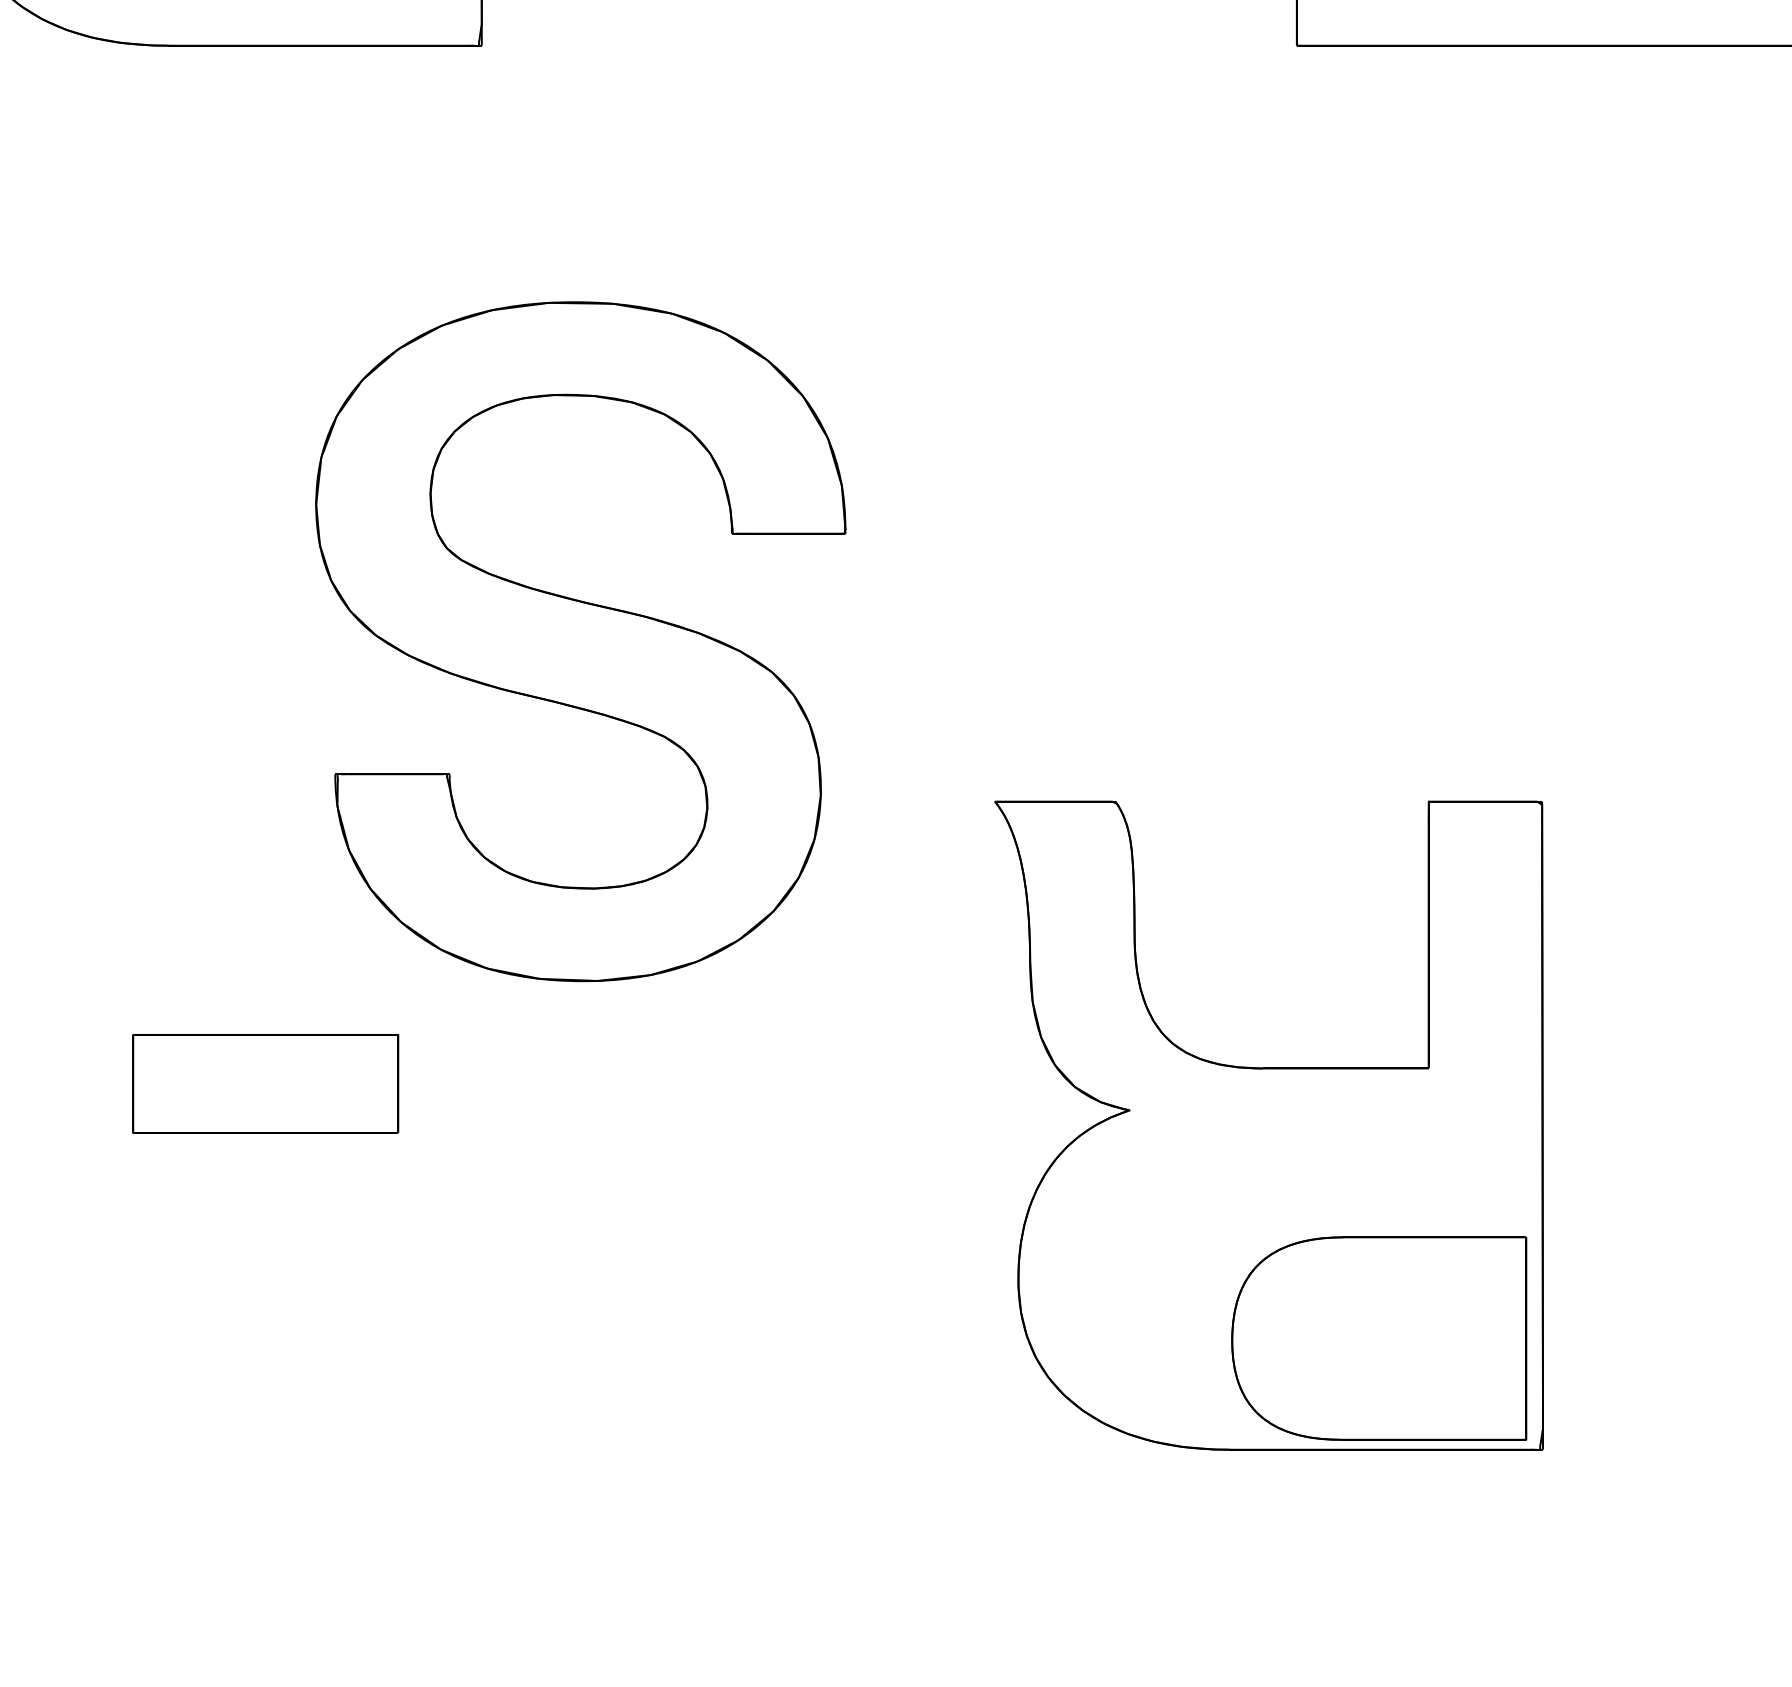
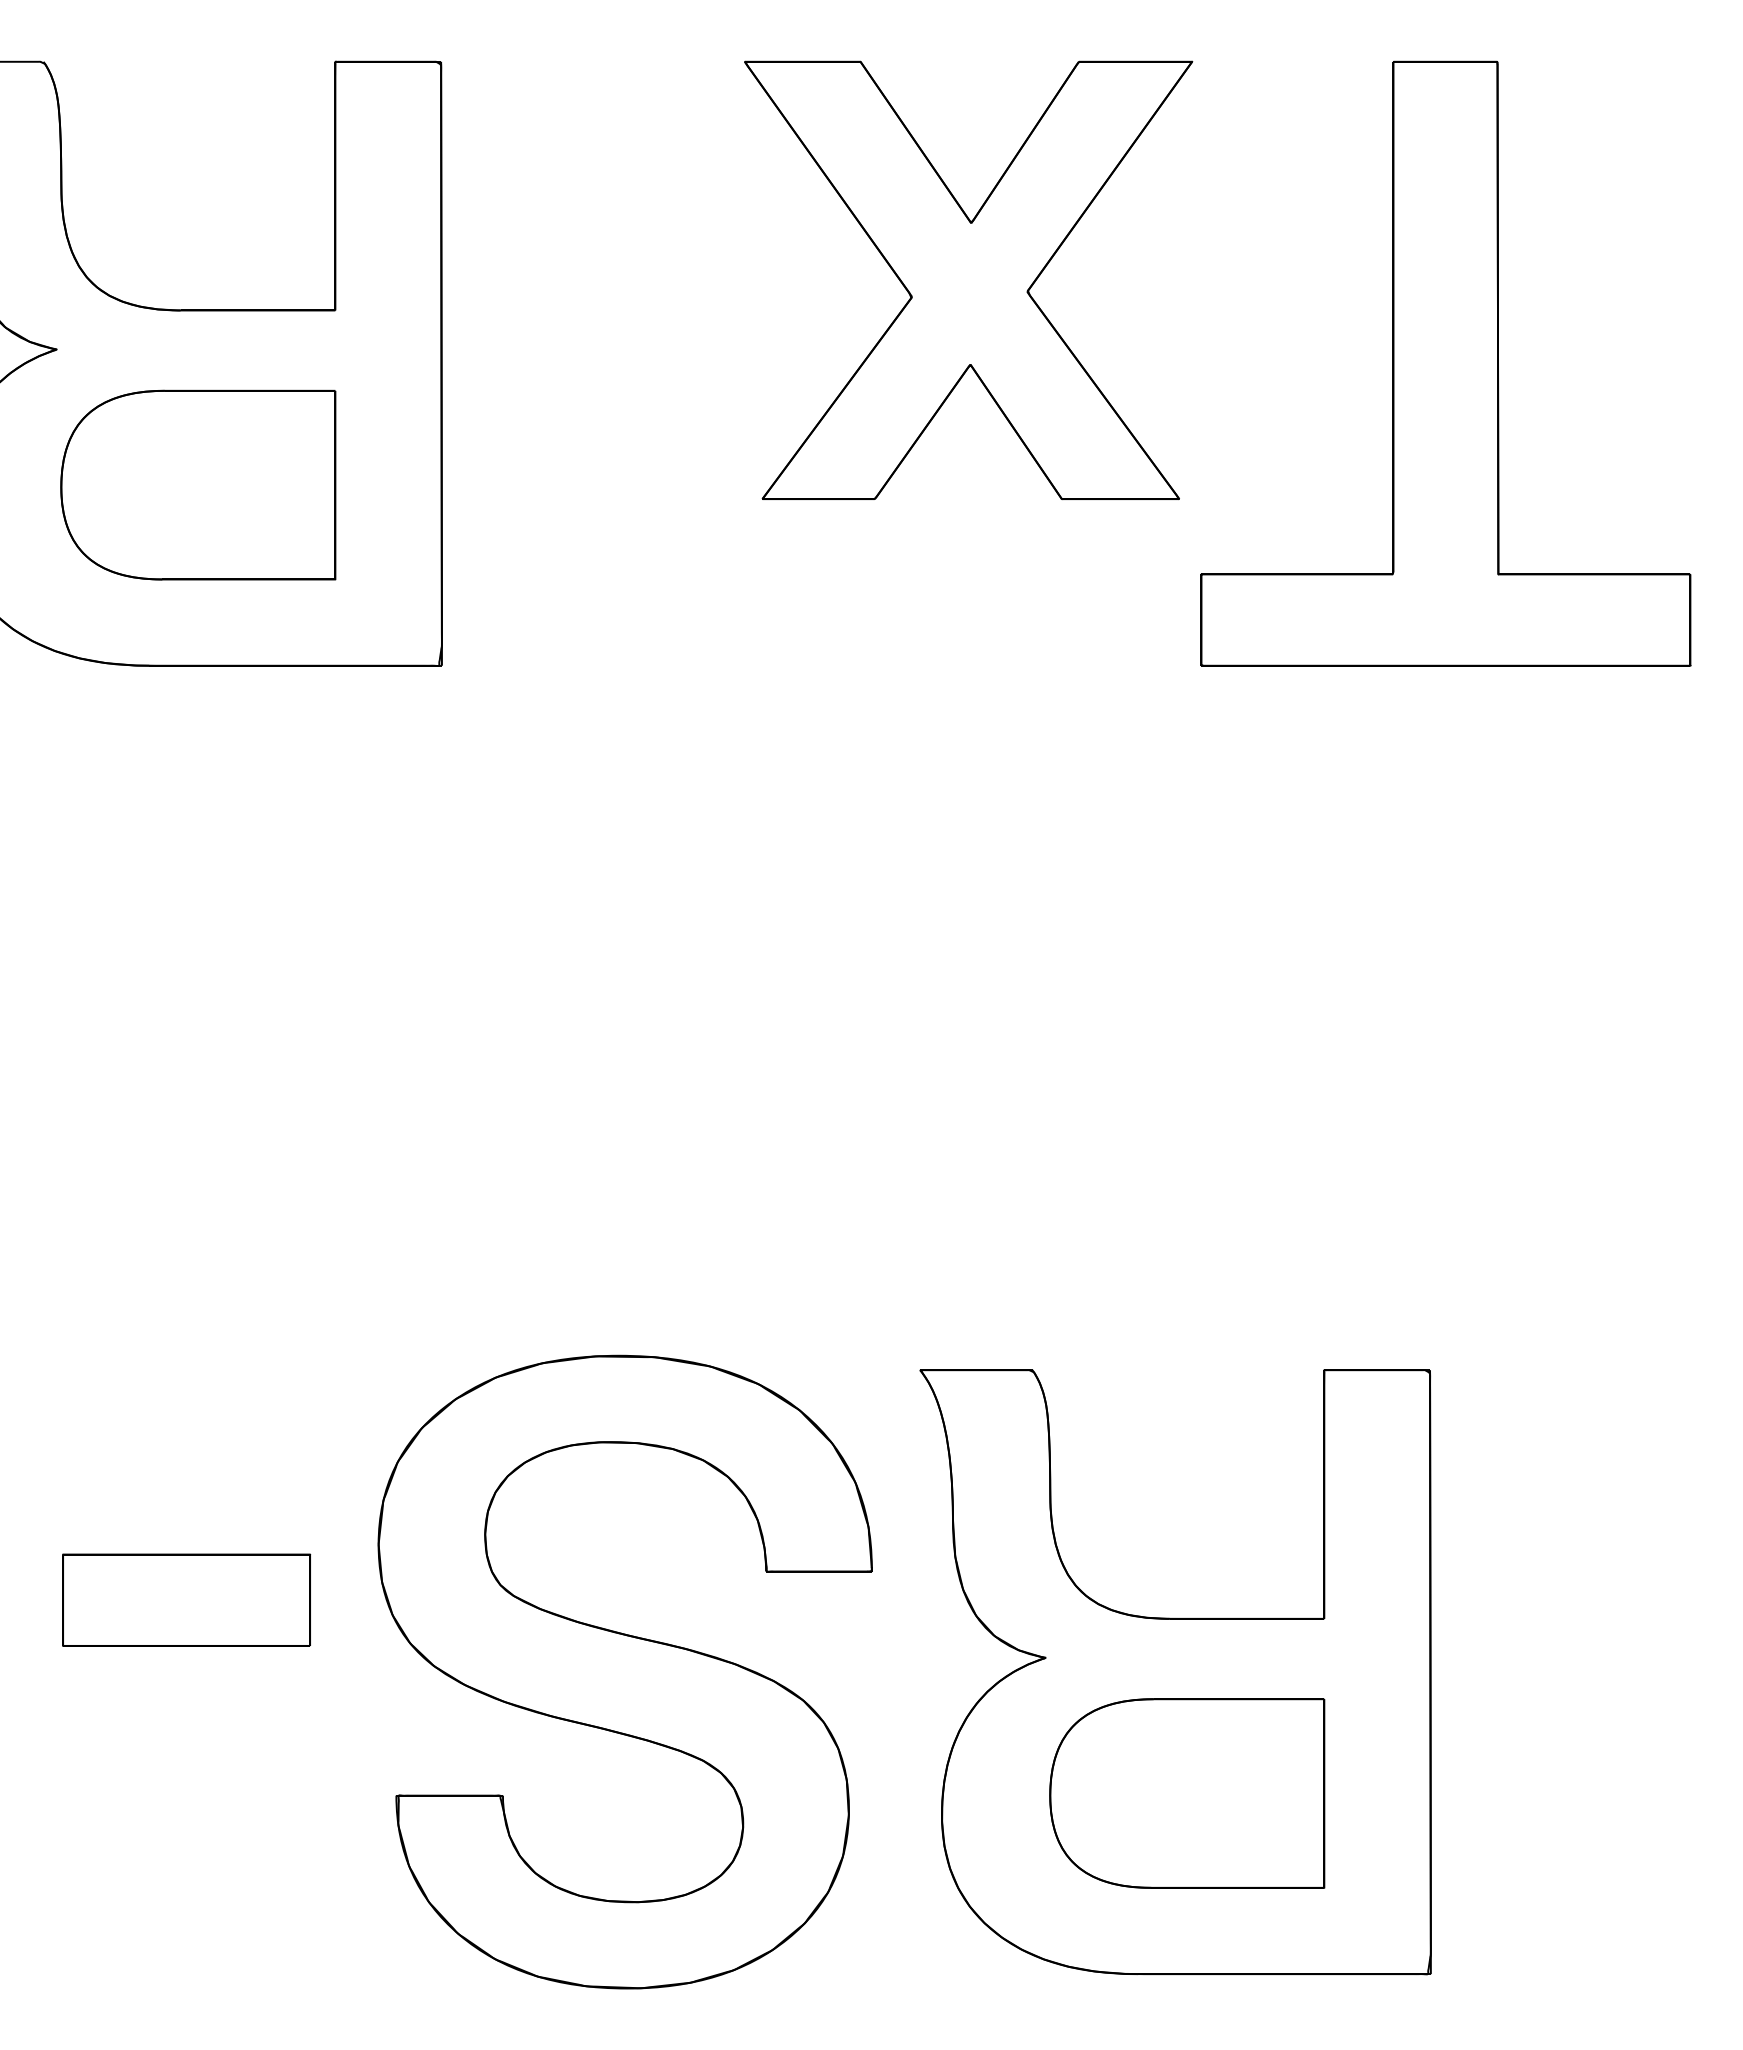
part: (580, 641) -> (624, 1671), moved
part: (265, 1083) -> (186, 1599), moved
part: (1379, 1338) -> (1187, 1793), moved

